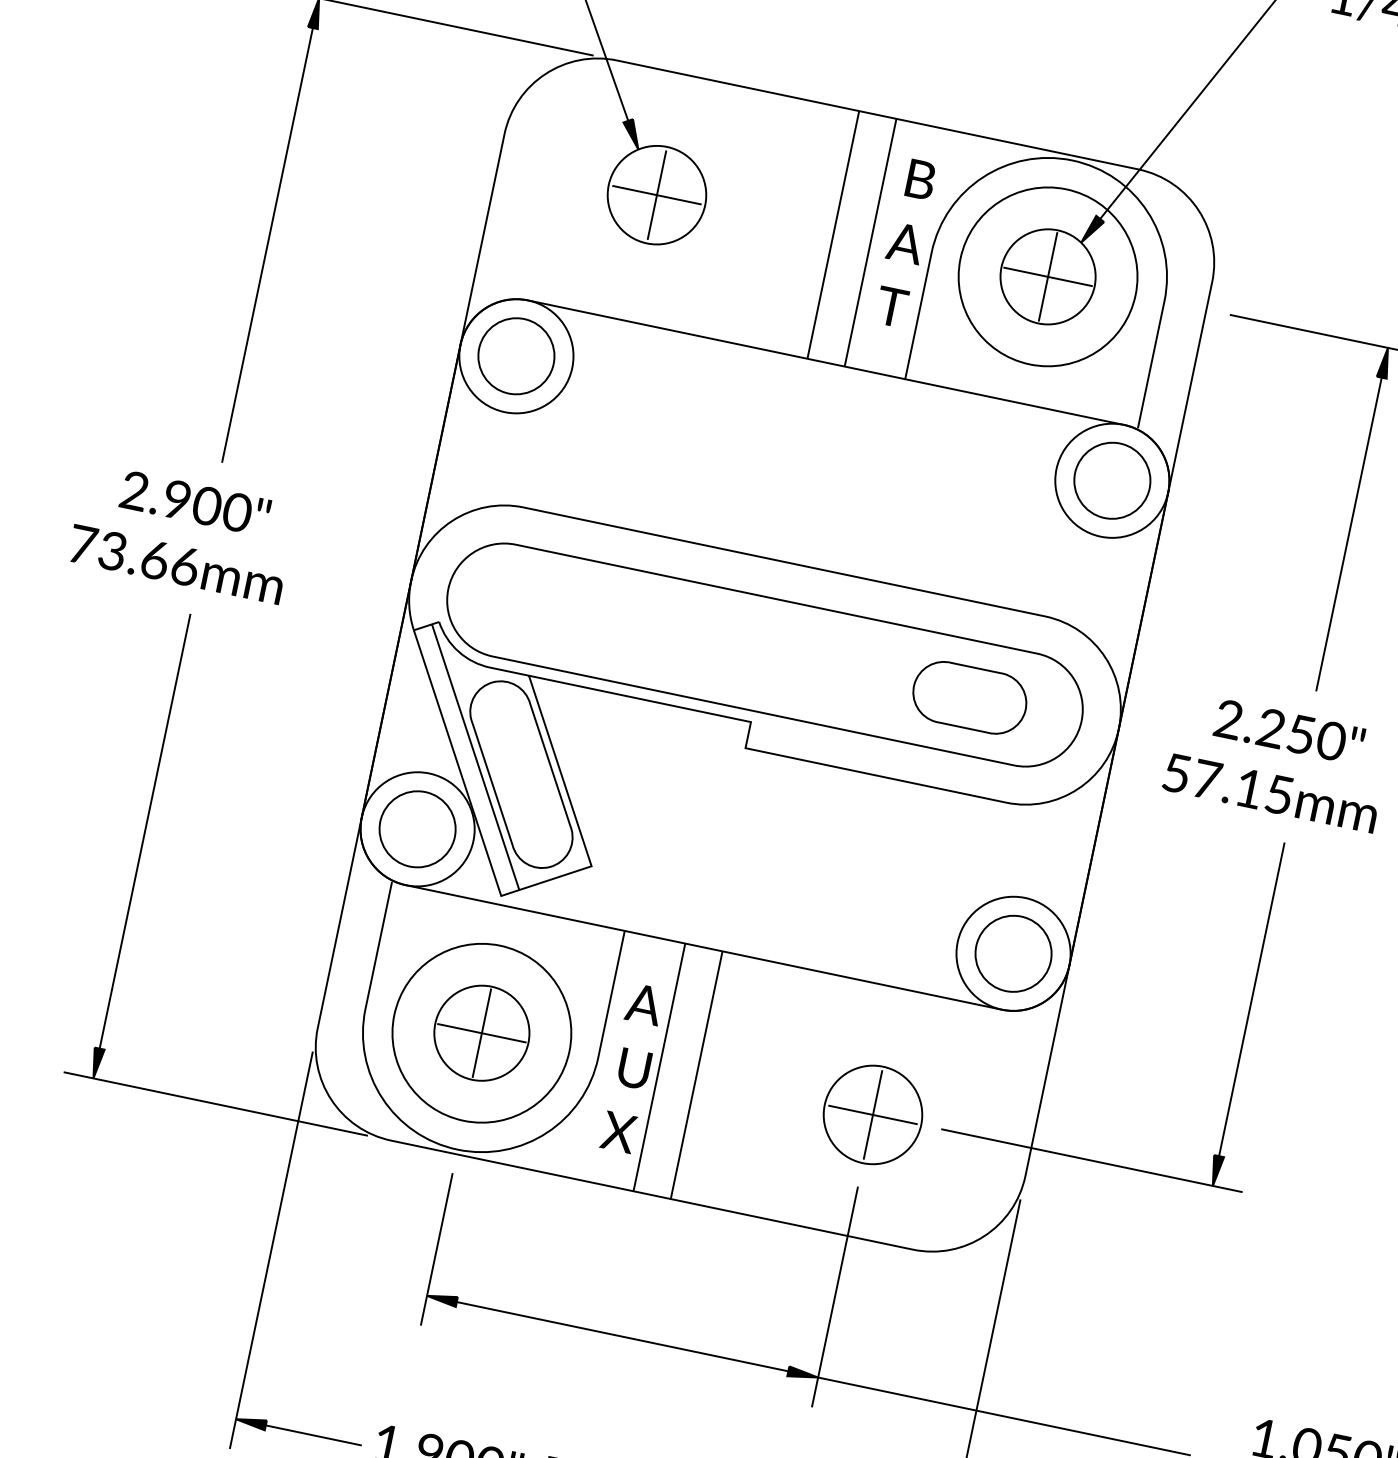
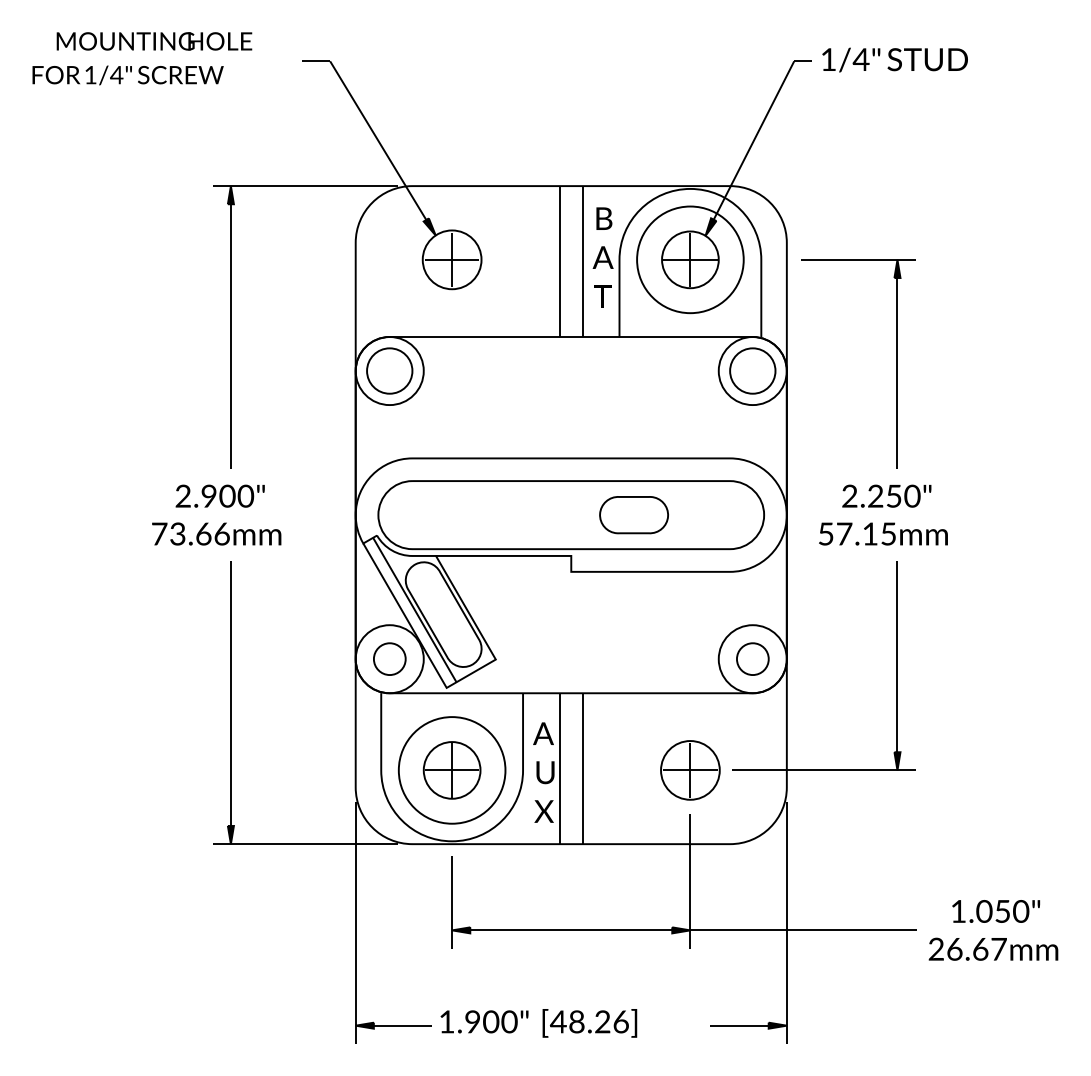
part: (968, 698) -> (633, 515), moved
part: (417, 828) -> (389, 658), size x0.7
part: (1013, 952) -> (752, 658), size x0.7

